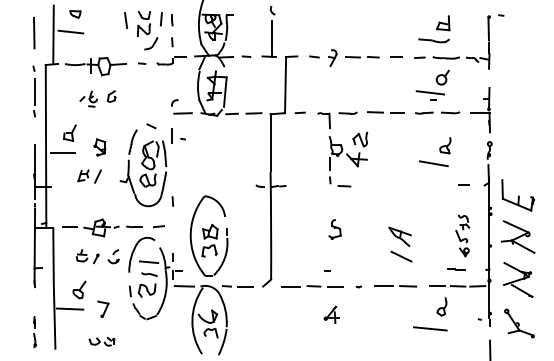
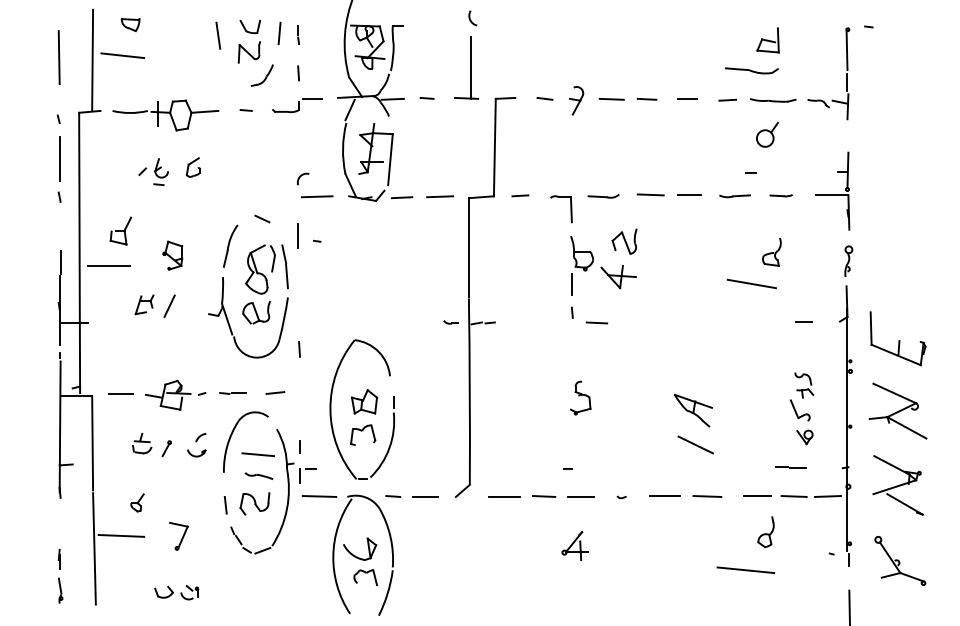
line: (430, 92) -> (746, 160), removed
part: (450, 112) -> (780, 195), size x0.7
part: (79, 289) -> (137, 501), size x0.6

